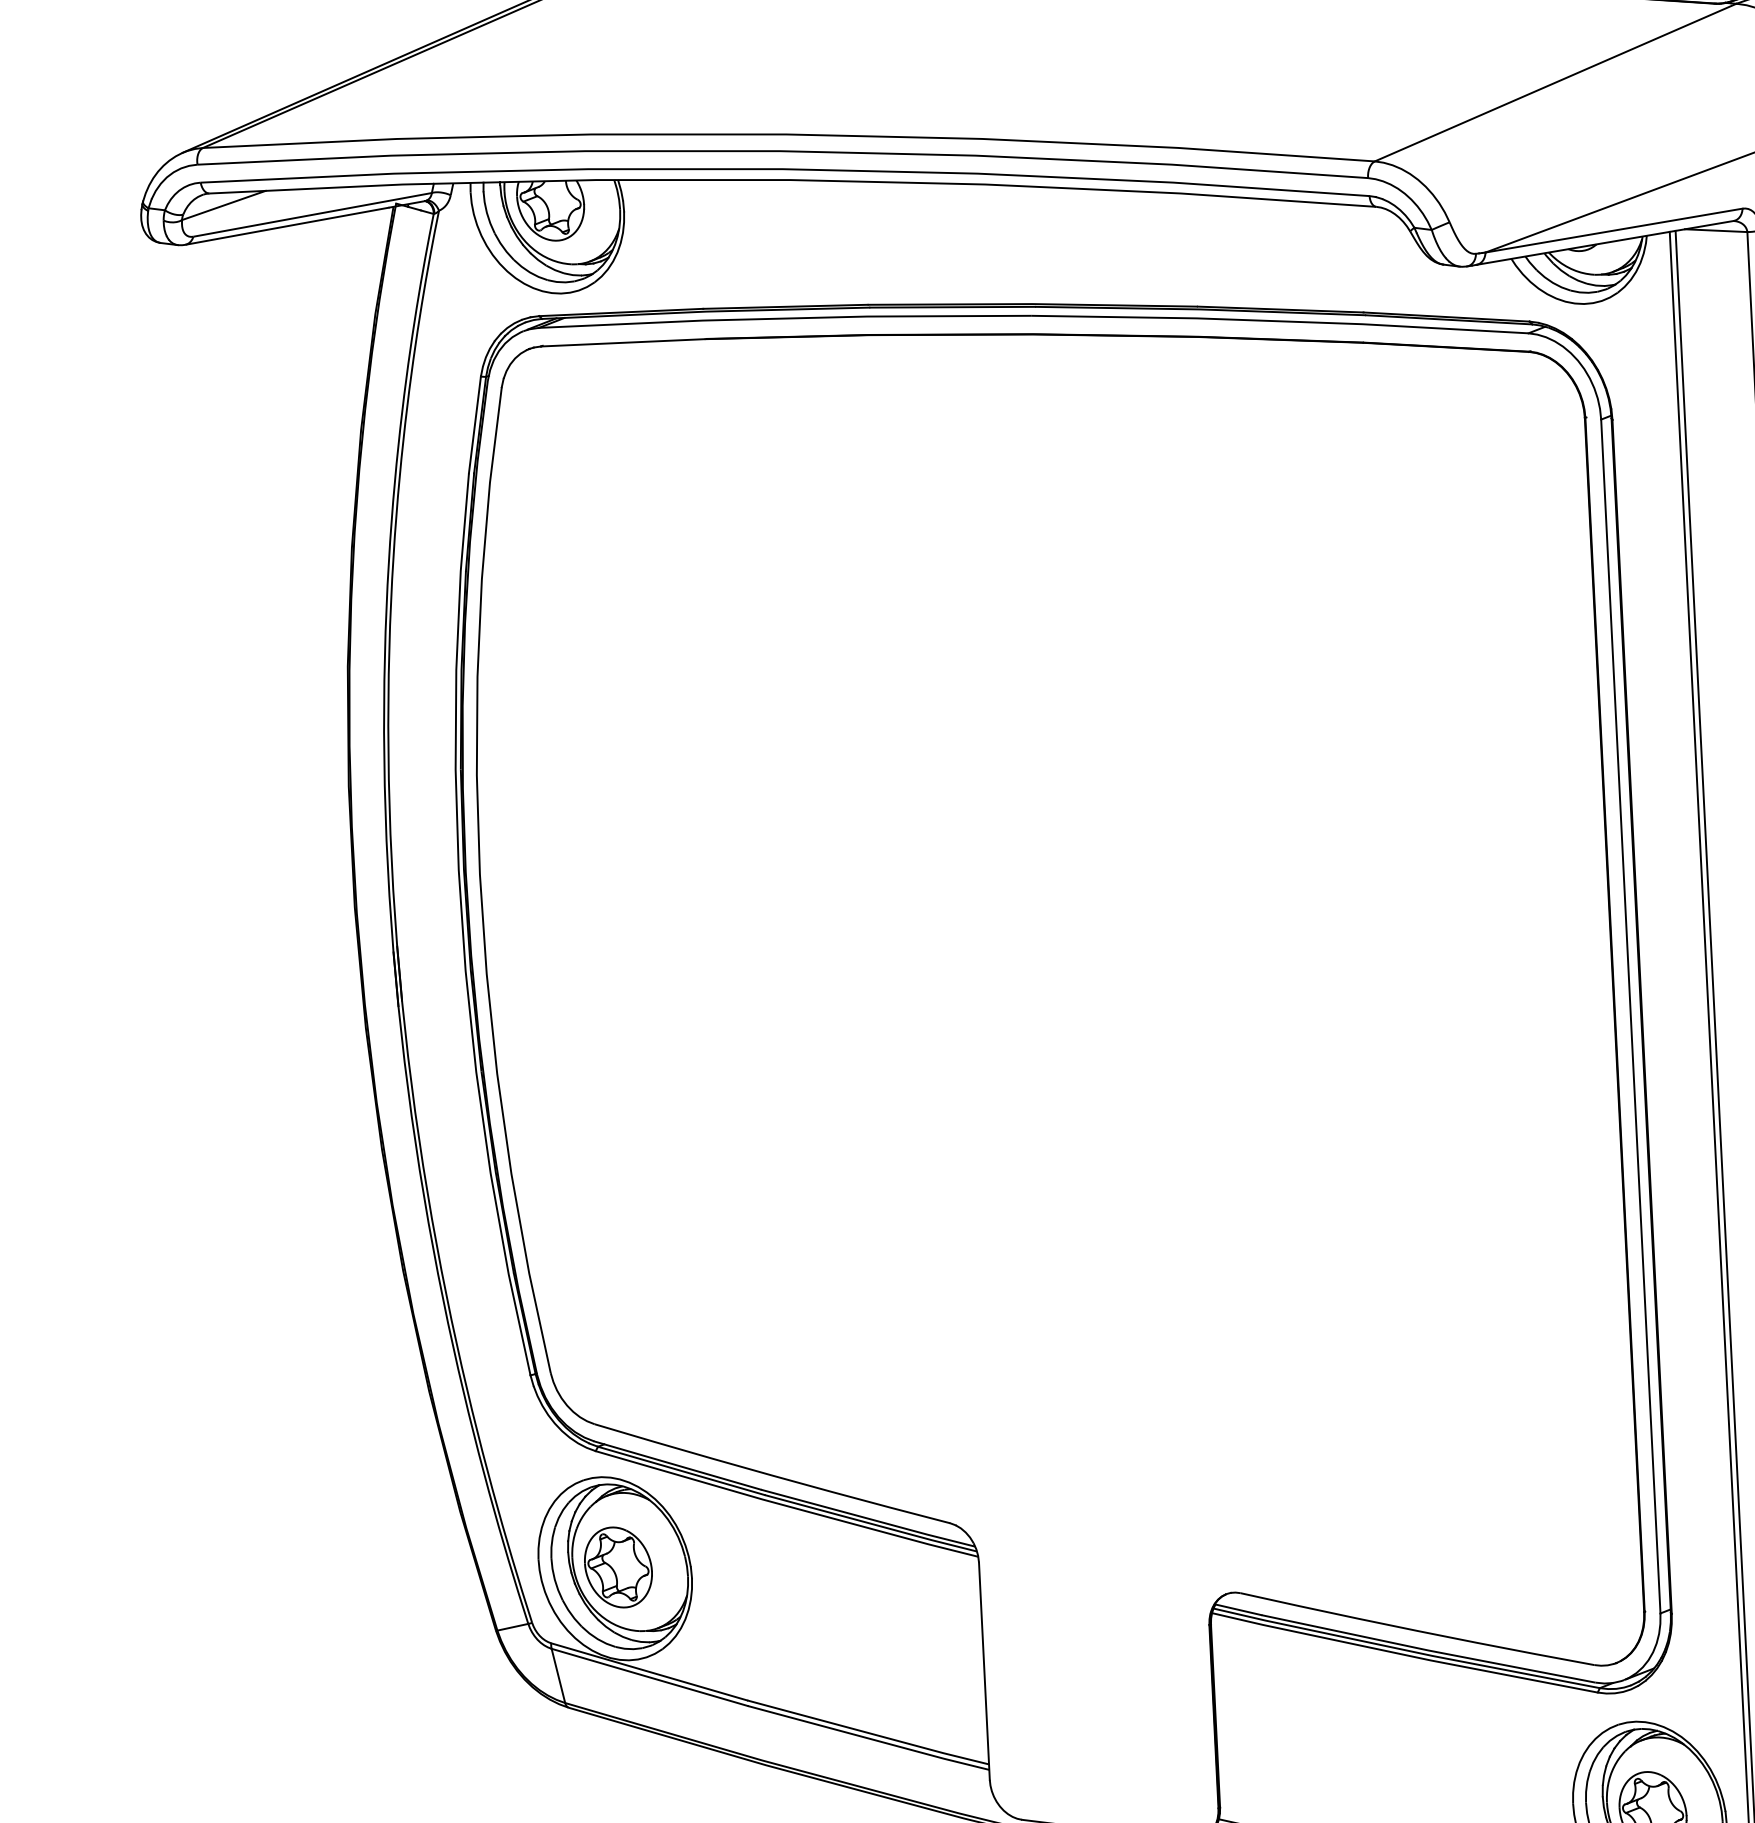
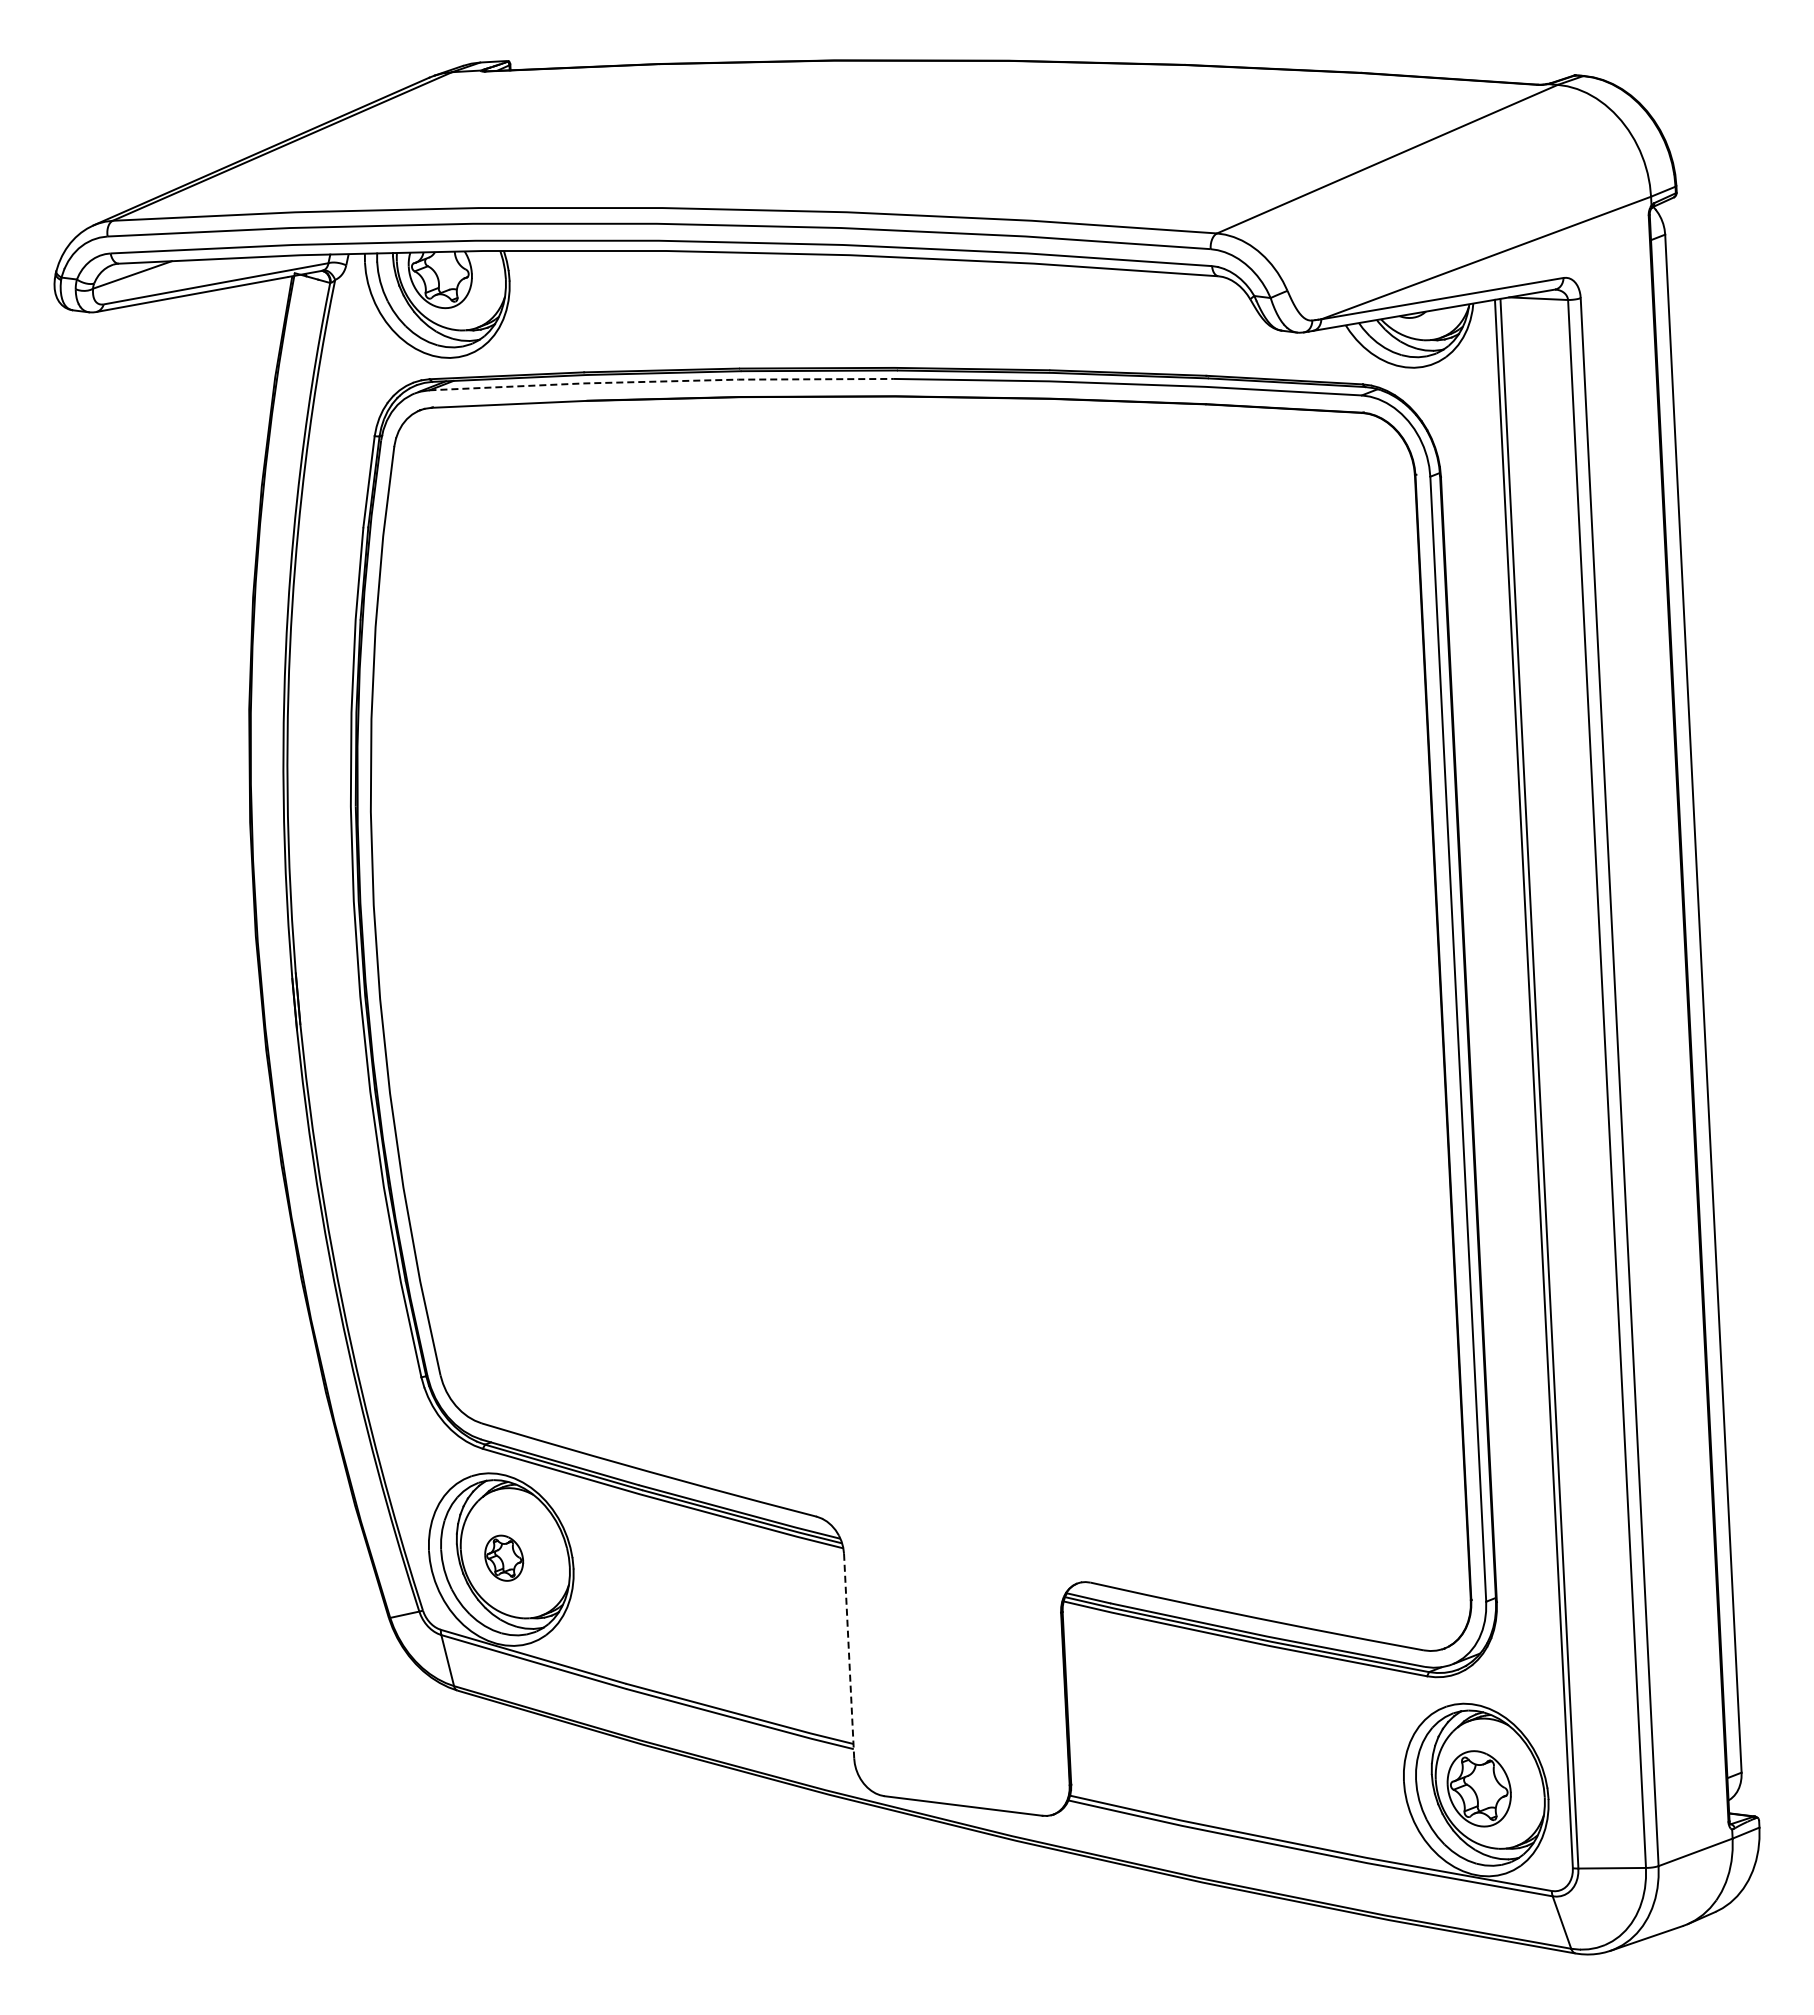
line: (785, 318) -> (661, 381), solid -> dashed
part: (617, 1566) -> (503, 1557), size x0.6
line: (984, 1671) -> (849, 1656), solid -> dashed

